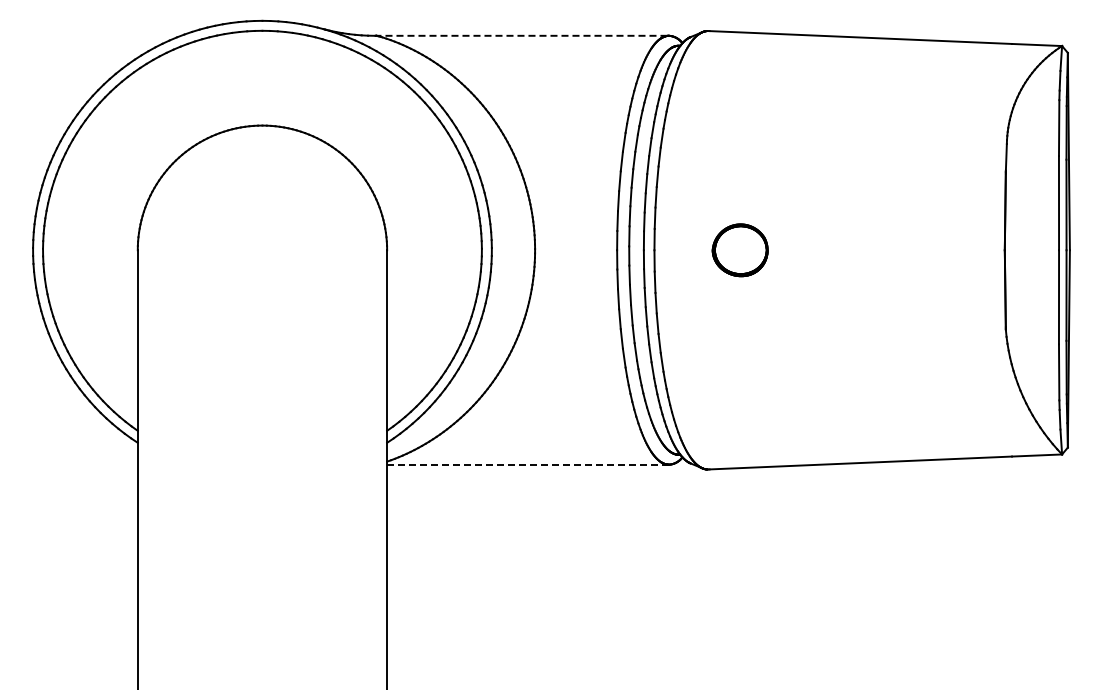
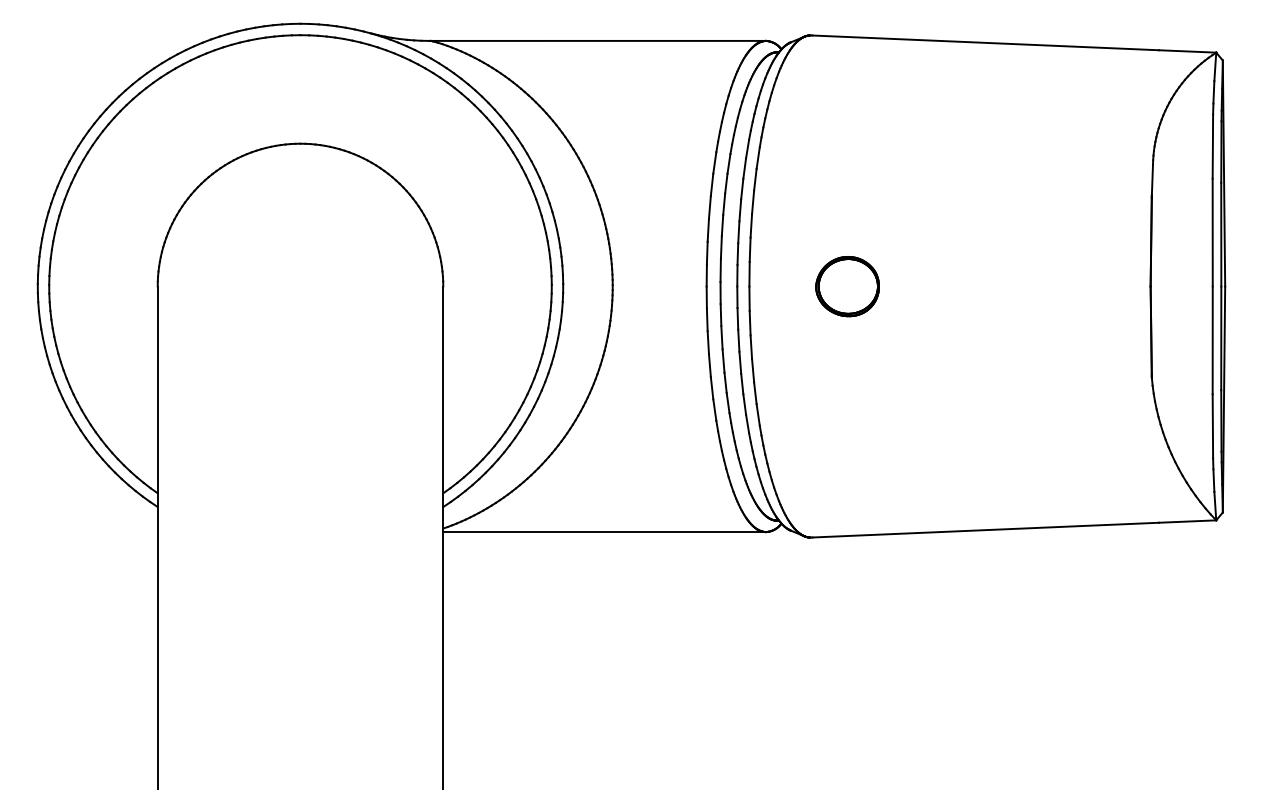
line: (522, 35) -> (598, 40), dashed -> solid
line: (528, 464) -> (605, 531), dashed -> solid

